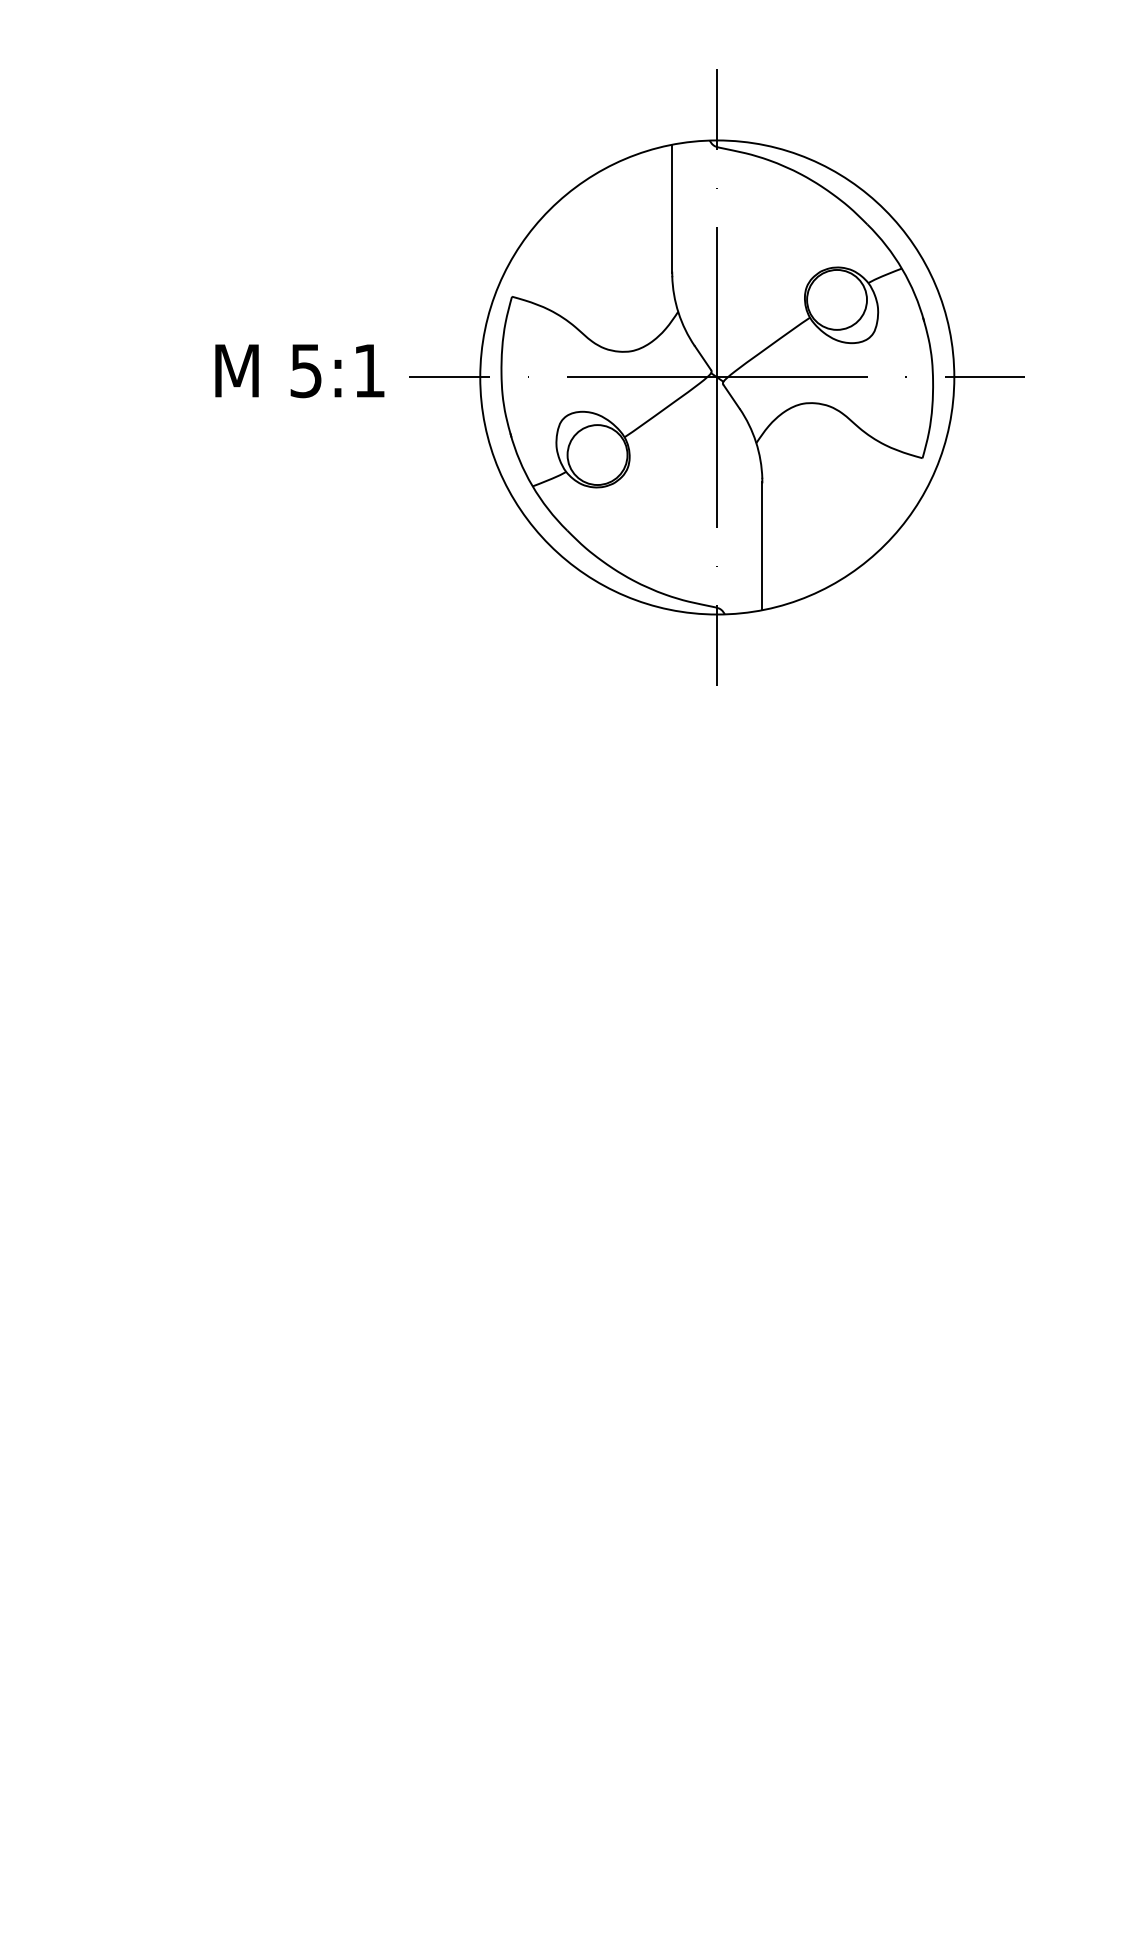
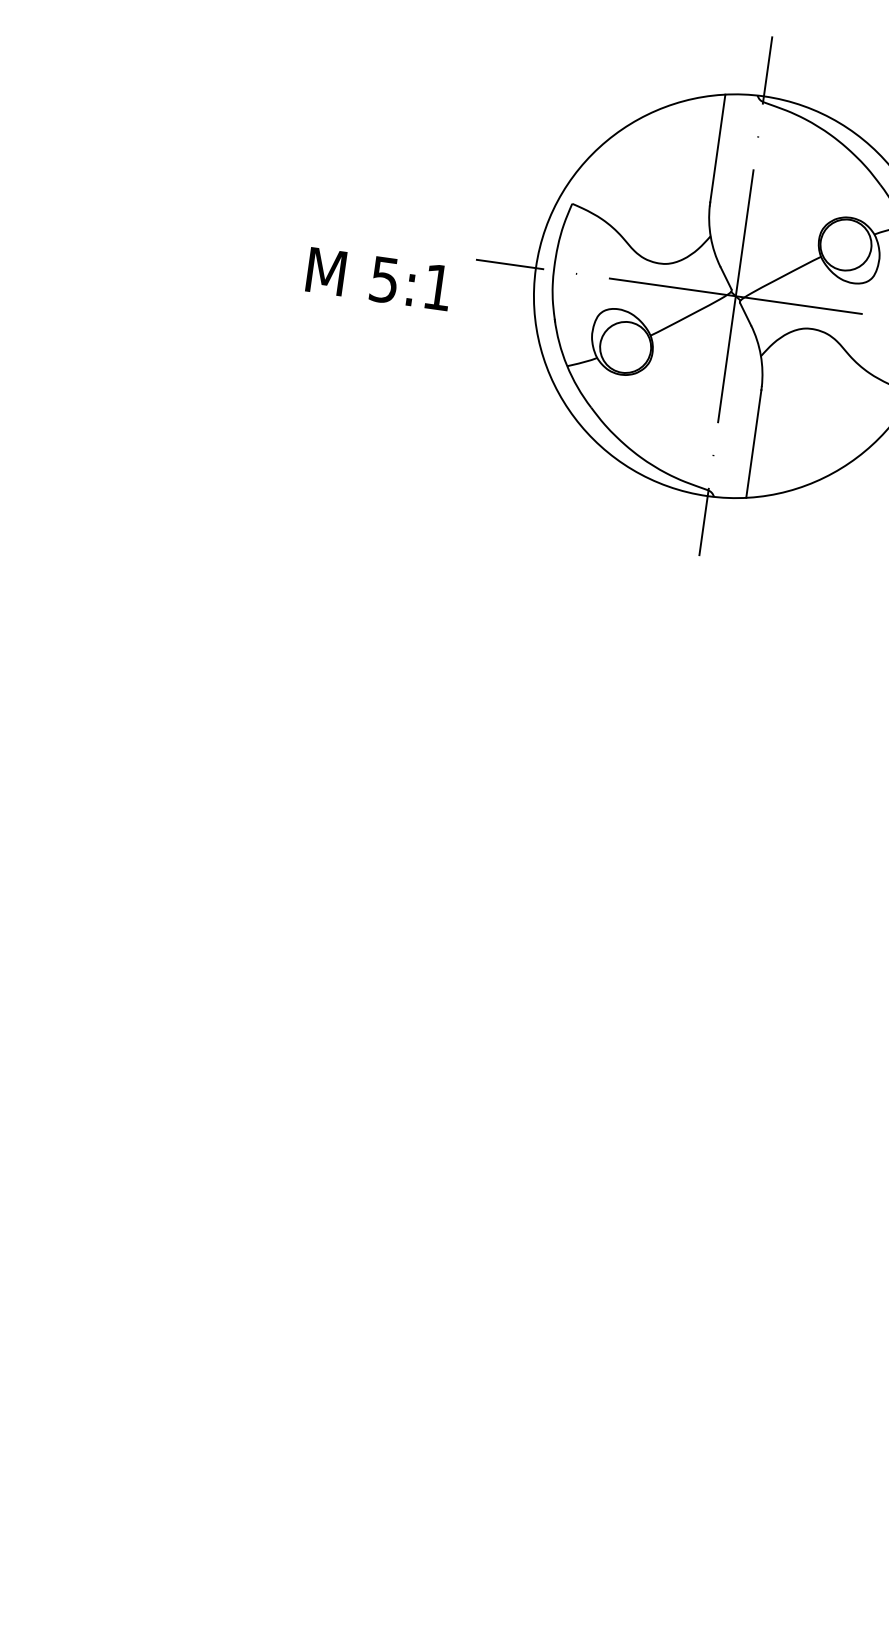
text: (299, 371) -> (378, 279), moved

